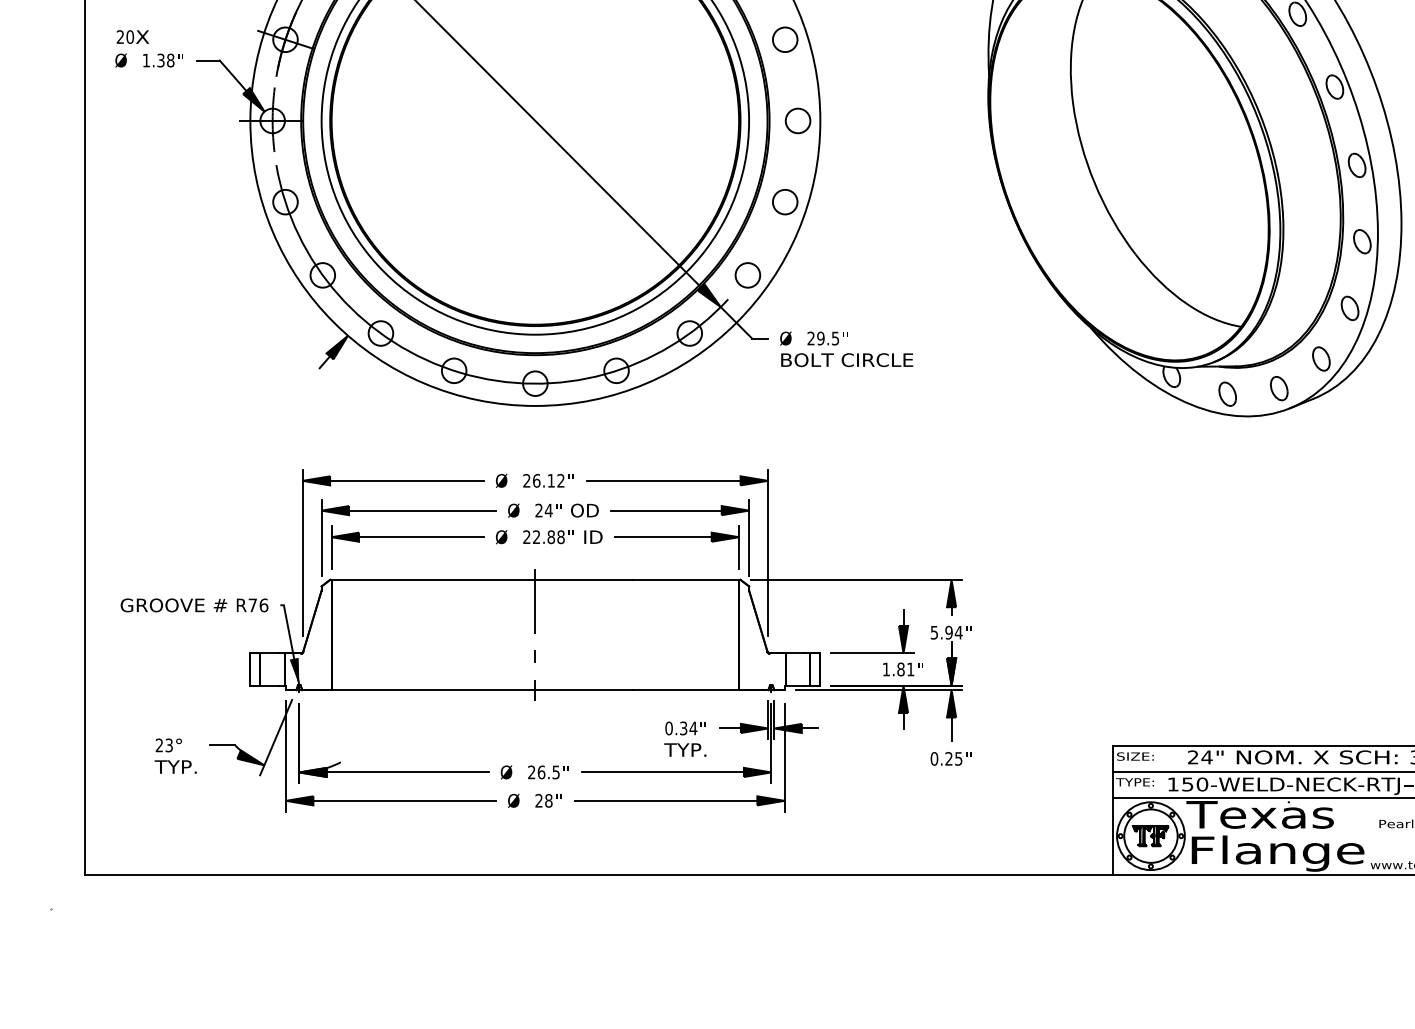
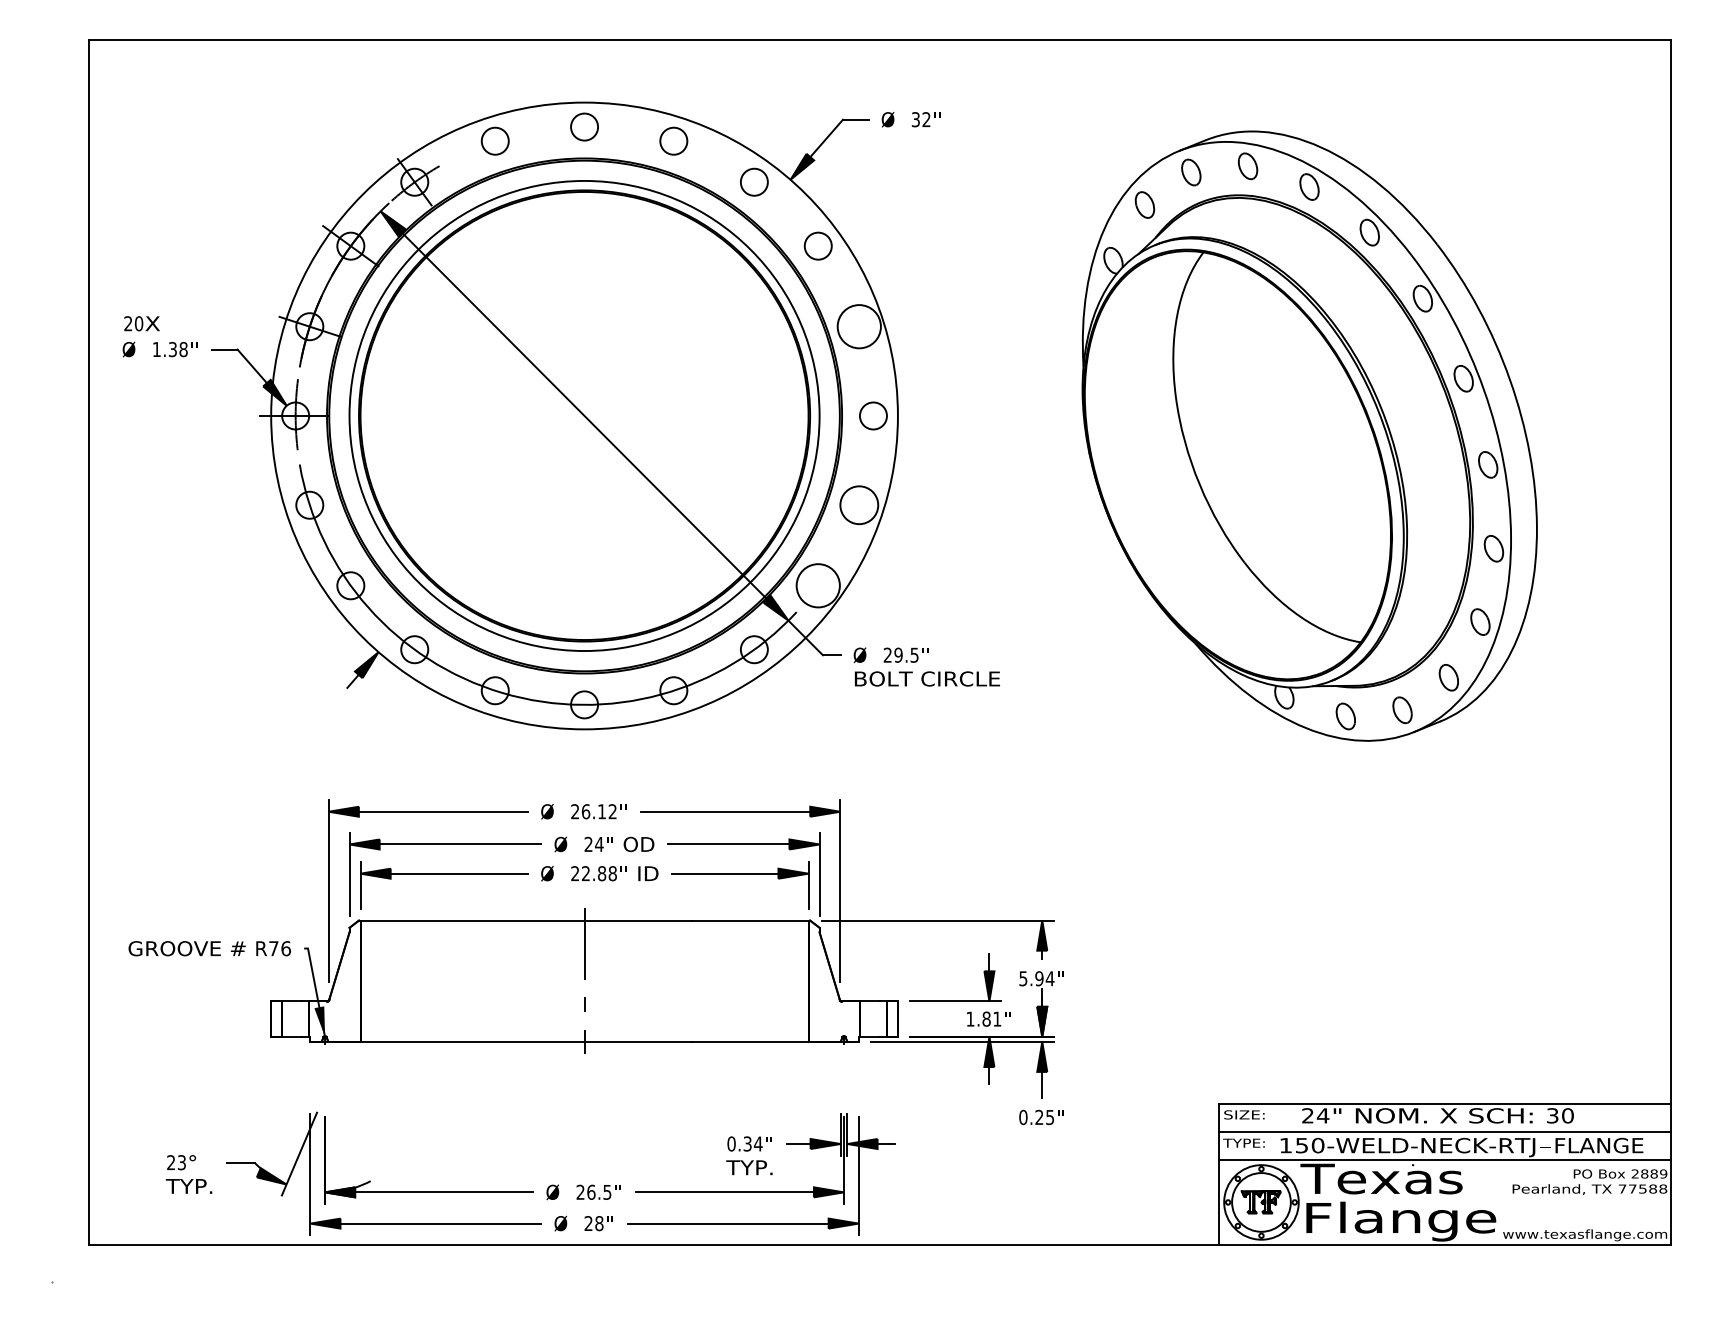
circle: (784, 39) -> (858, 326), size x1.6
circle: (784, 201) -> (858, 504), size x1.4
circle: (747, 275) -> (817, 585), size x1.6
part: (486, 771) -> (530, 1191), moved

